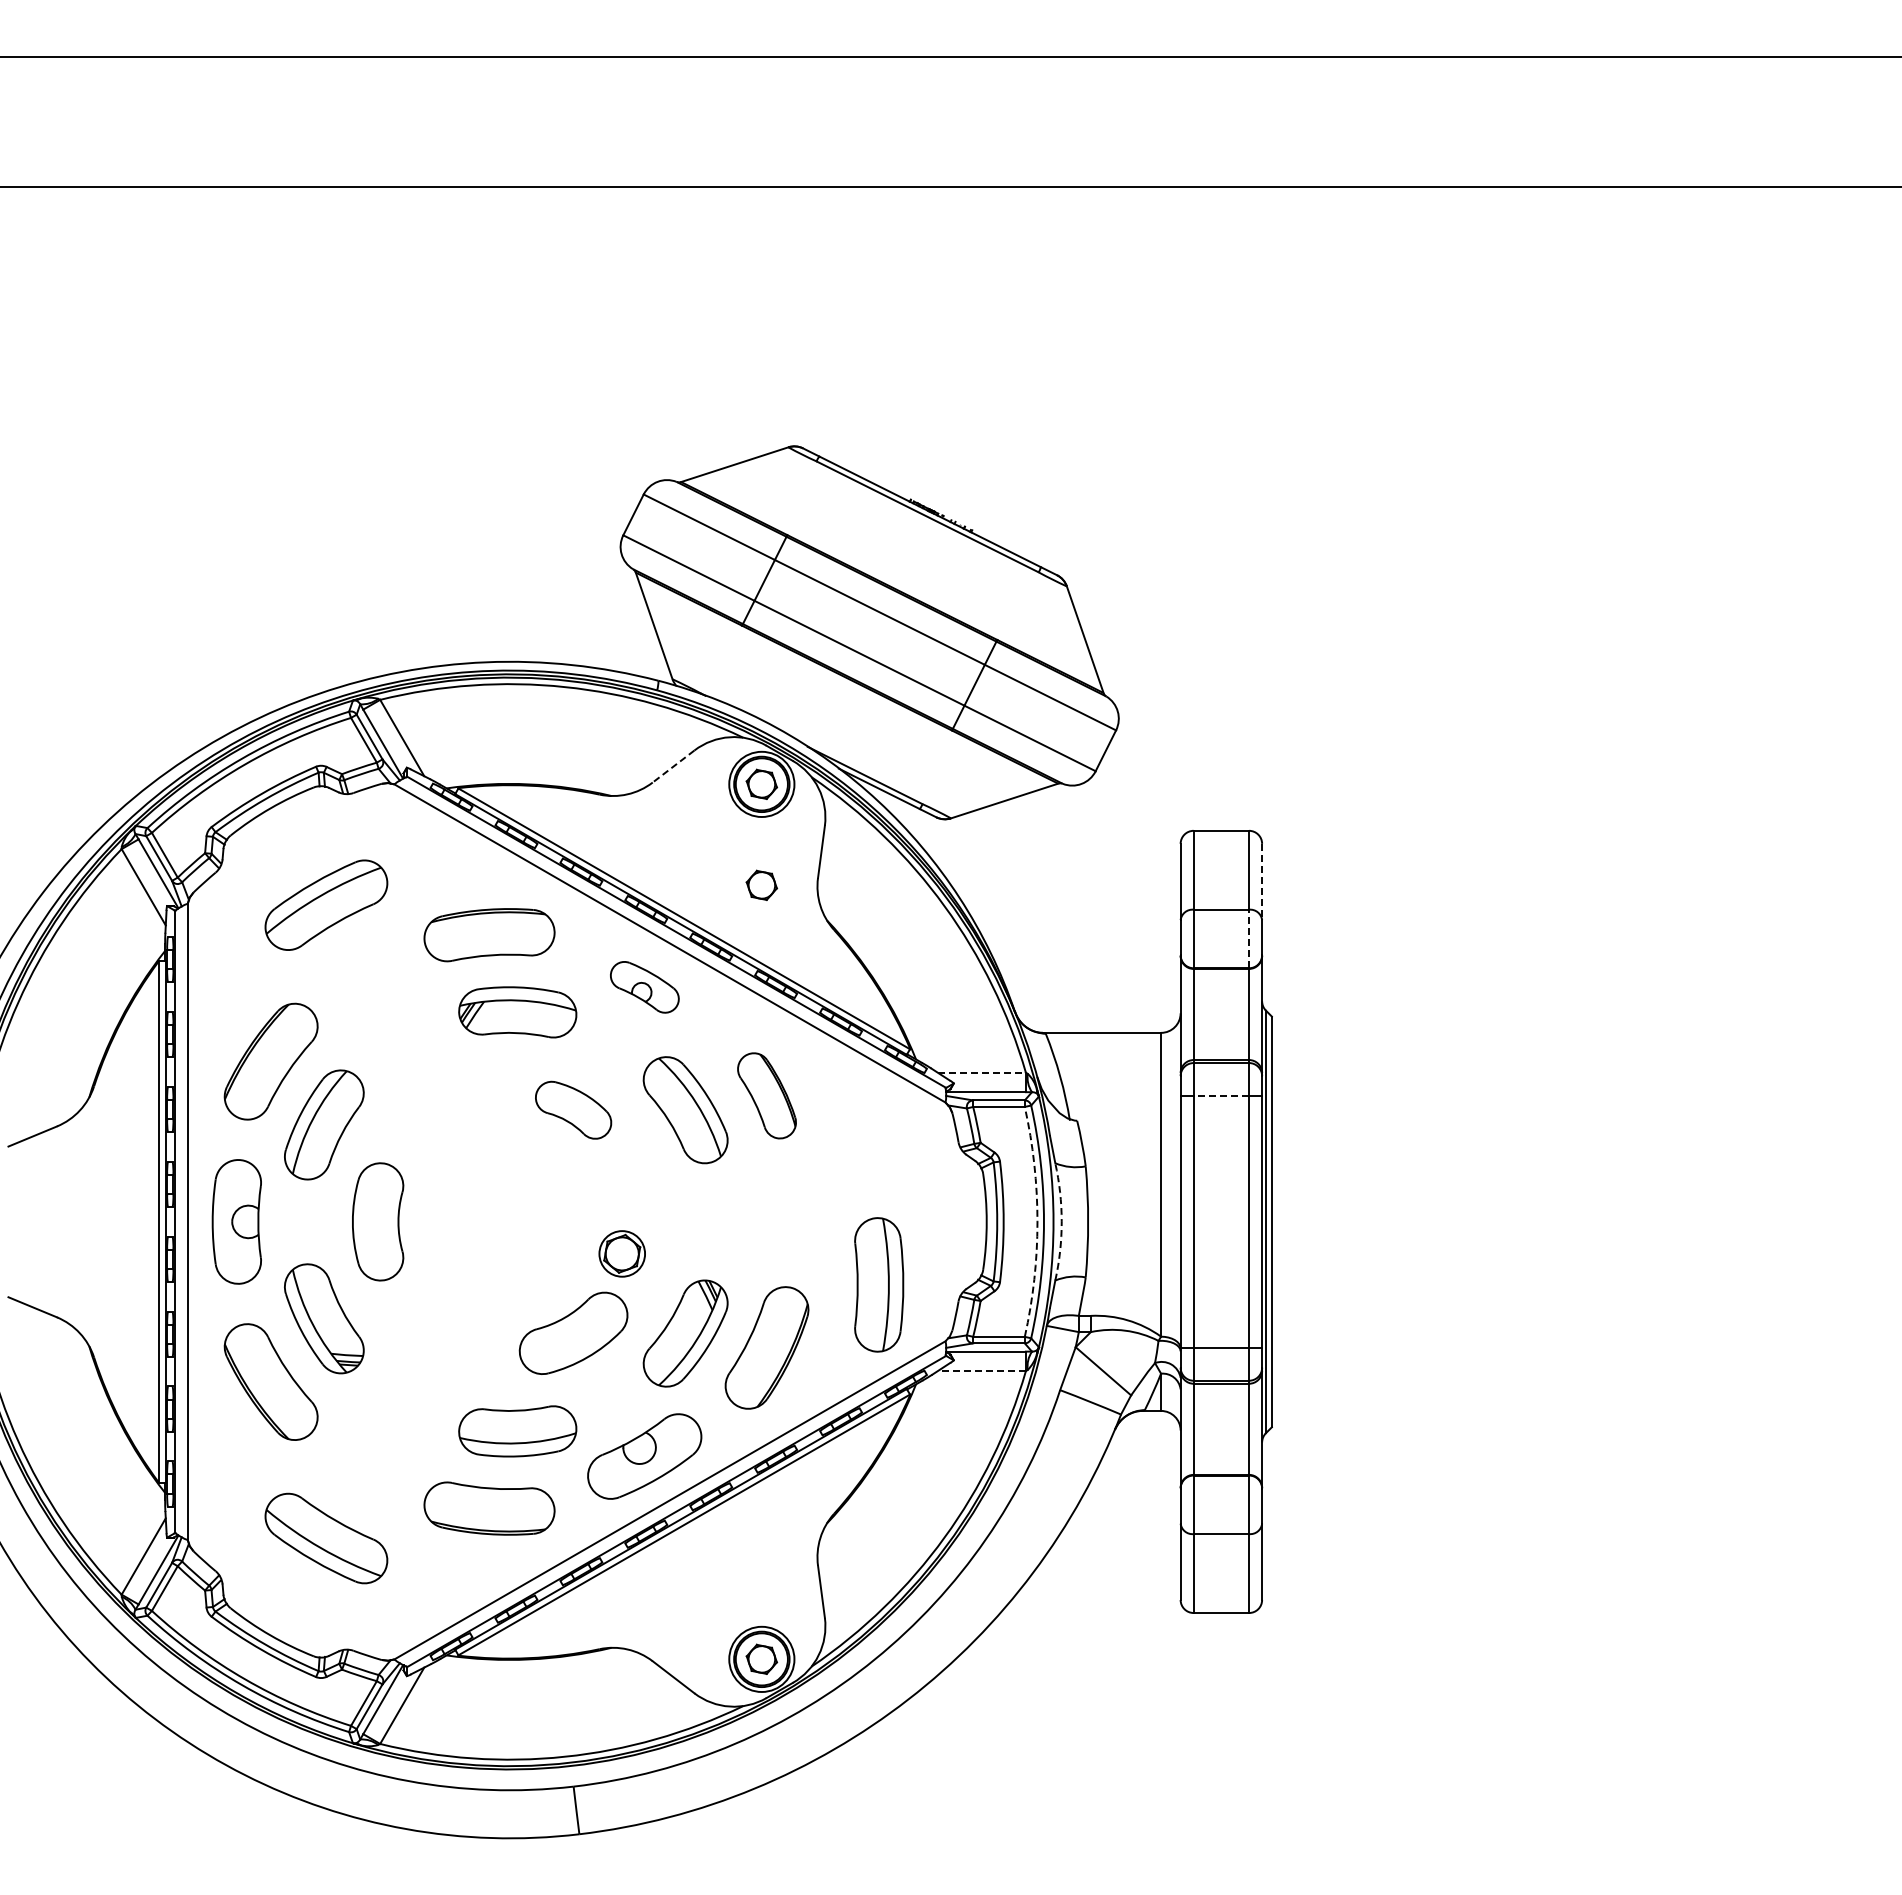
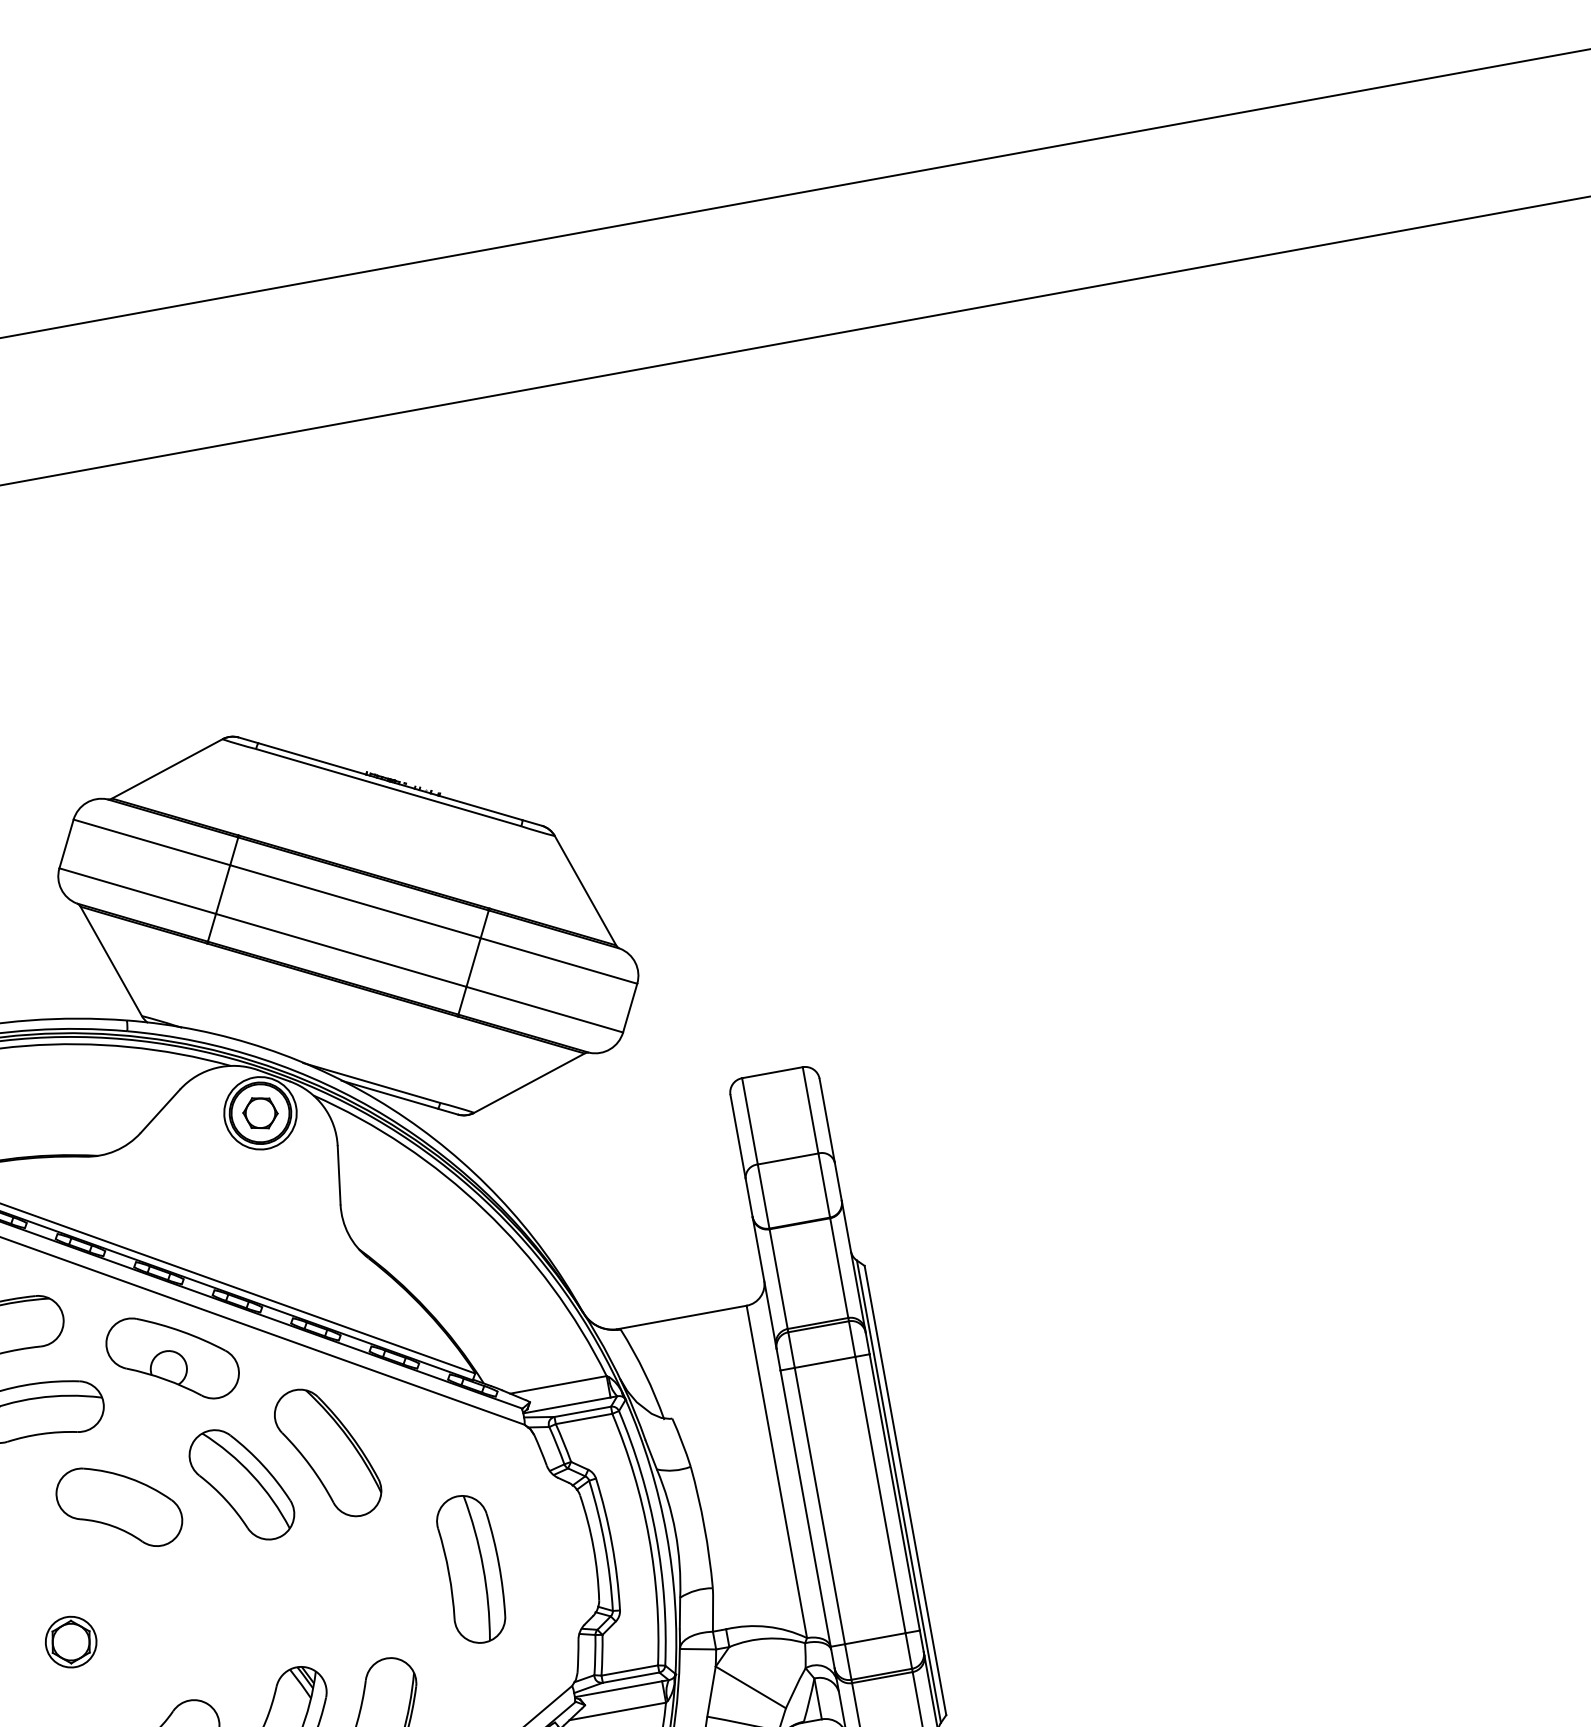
line: (673, 766) -> (160, 1111), dashed -> solid
line: (1262, 882) -> (827, 1121), dashed -> solid
part: (761, 884) -> (280, 1222), removed
line: (1249, 938) -> (824, 1184), dashed -> solid
part: (644, 987) -> (172, 1358), size x1.67
line: (982, 1072) -> (559, 1384), dashed -> solid
part: (766, 1095) -> (327, 1452), size x1.43
line: (1221, 1095) -> (825, 1362), dashed -> solid
part: (573, 1109) -> (119, 1506), size x1.43
arc: (1037, 1221) -> (648, 1536), dashed -> solid
arc: (1061, 1221) -> (675, 1531), dashed -> solid
part: (621, 1253) -> (70, 1641), moved
part: (879, 1284) -> (472, 1568), moved
line: (981, 1371) -> (617, 1711), dashed -> solid

